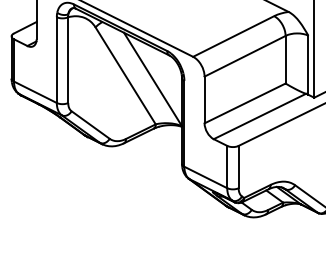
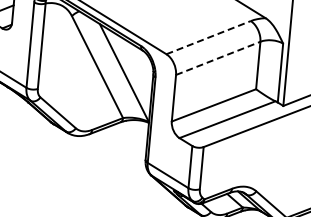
line: (234, 36) -> (209, 37), solid -> dashed
line: (245, 56) -> (218, 58), solid -> dashed

